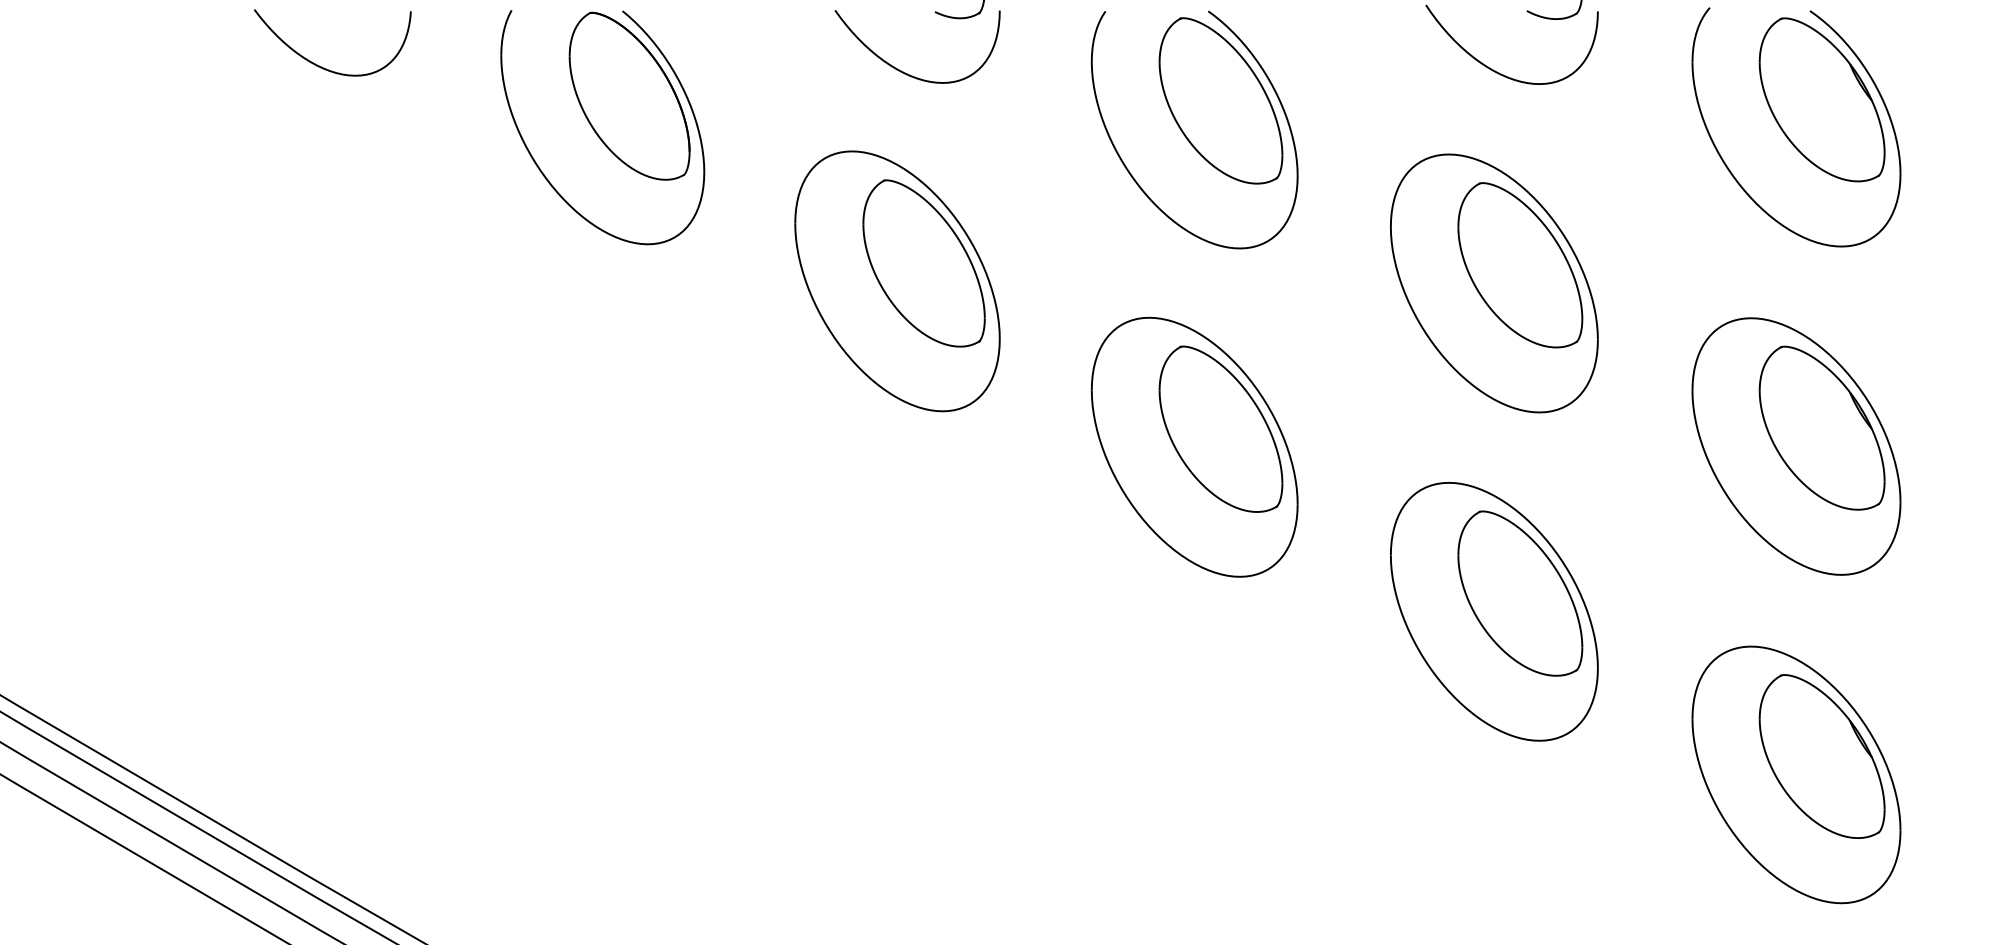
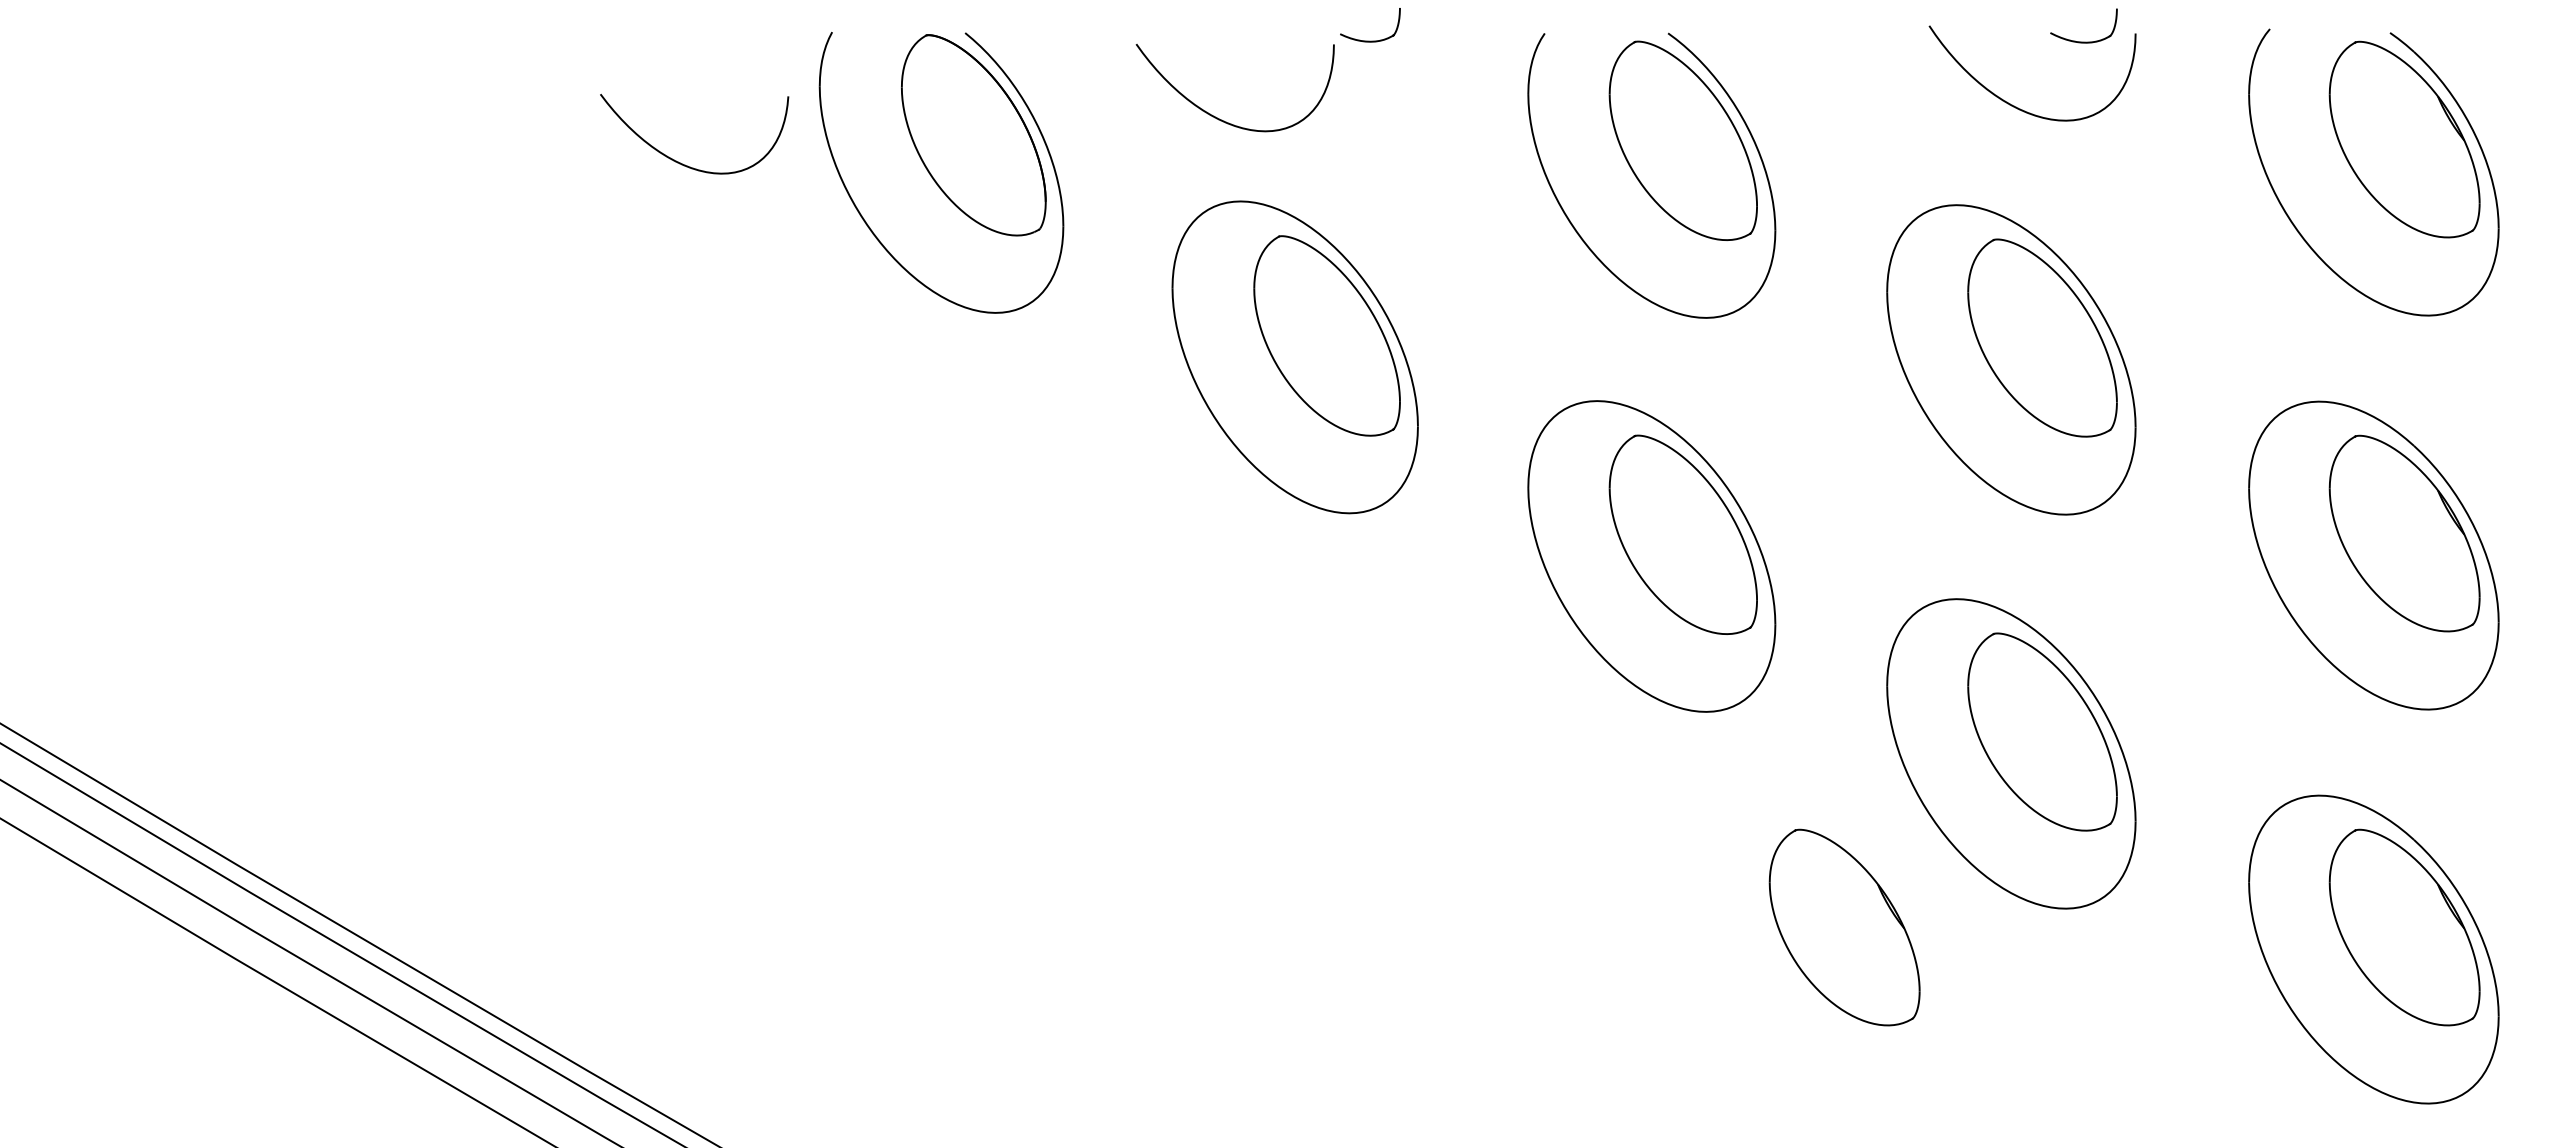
curve: (321, 66) -> (680, 162), moved
curve: (908, 73) -> (1224, 120), moved
part: (1355, 756) -> (1844, 927), added

